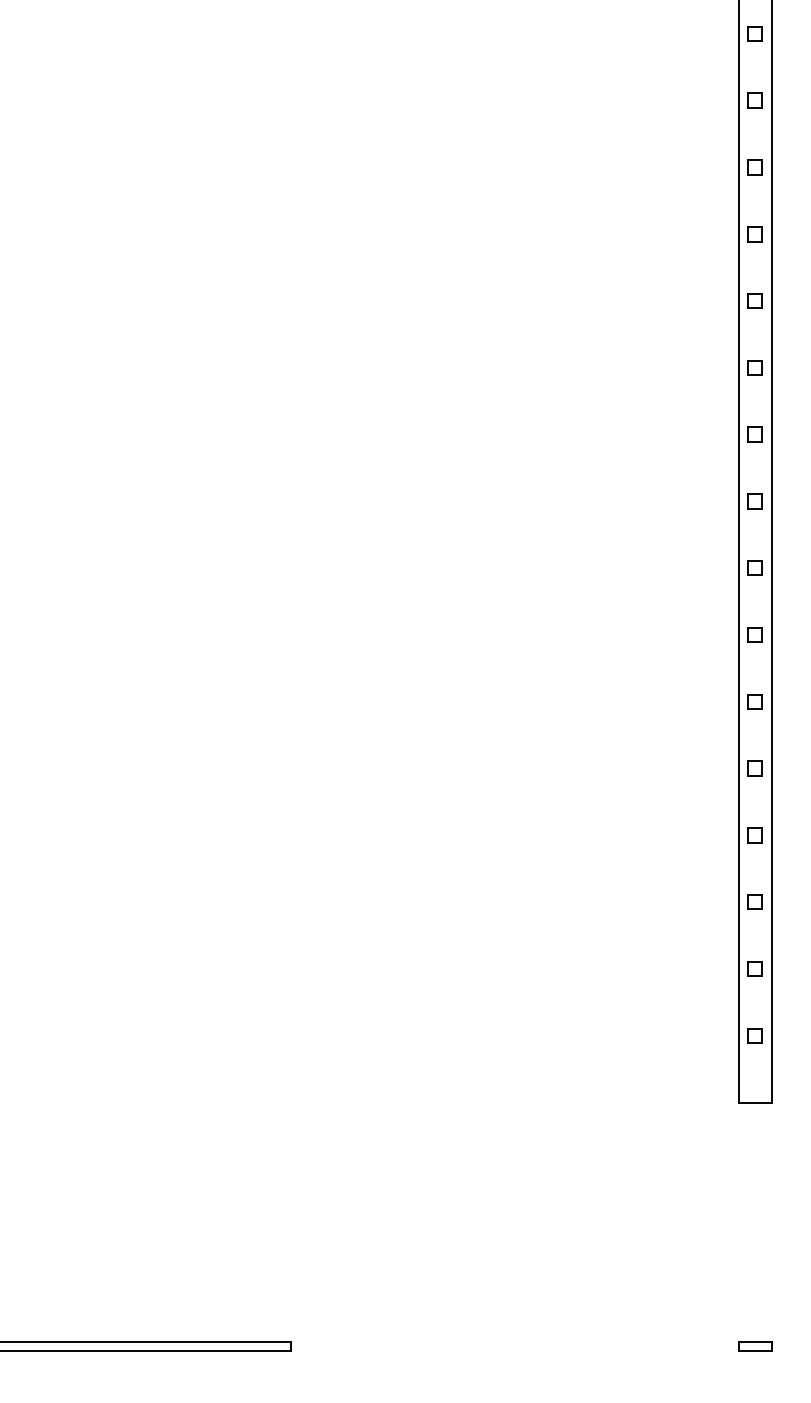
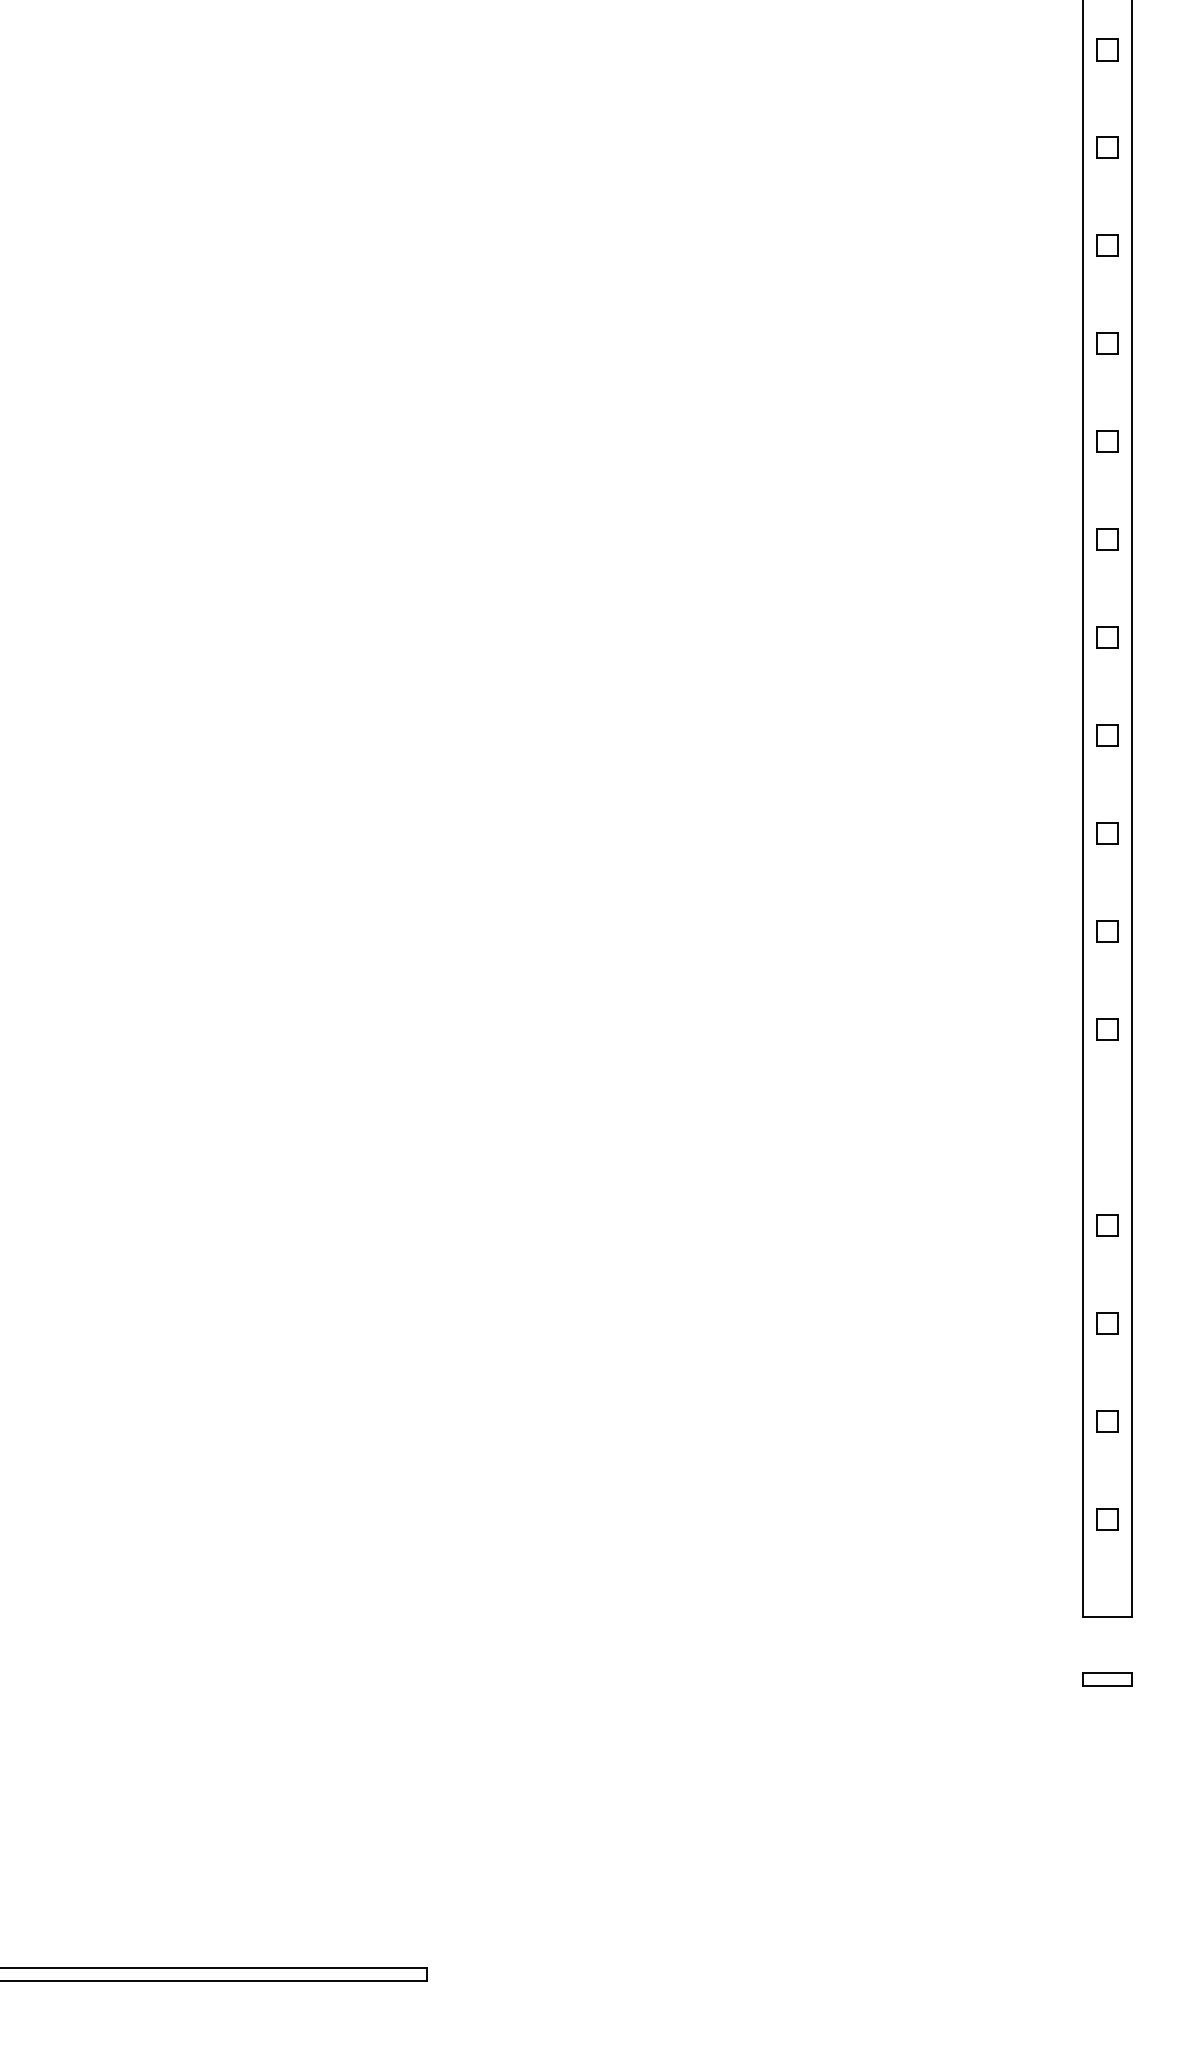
part: (754, 768) -> (1106, 1127), removed
part: (755, 1346) -> (1107, 1680), moved

